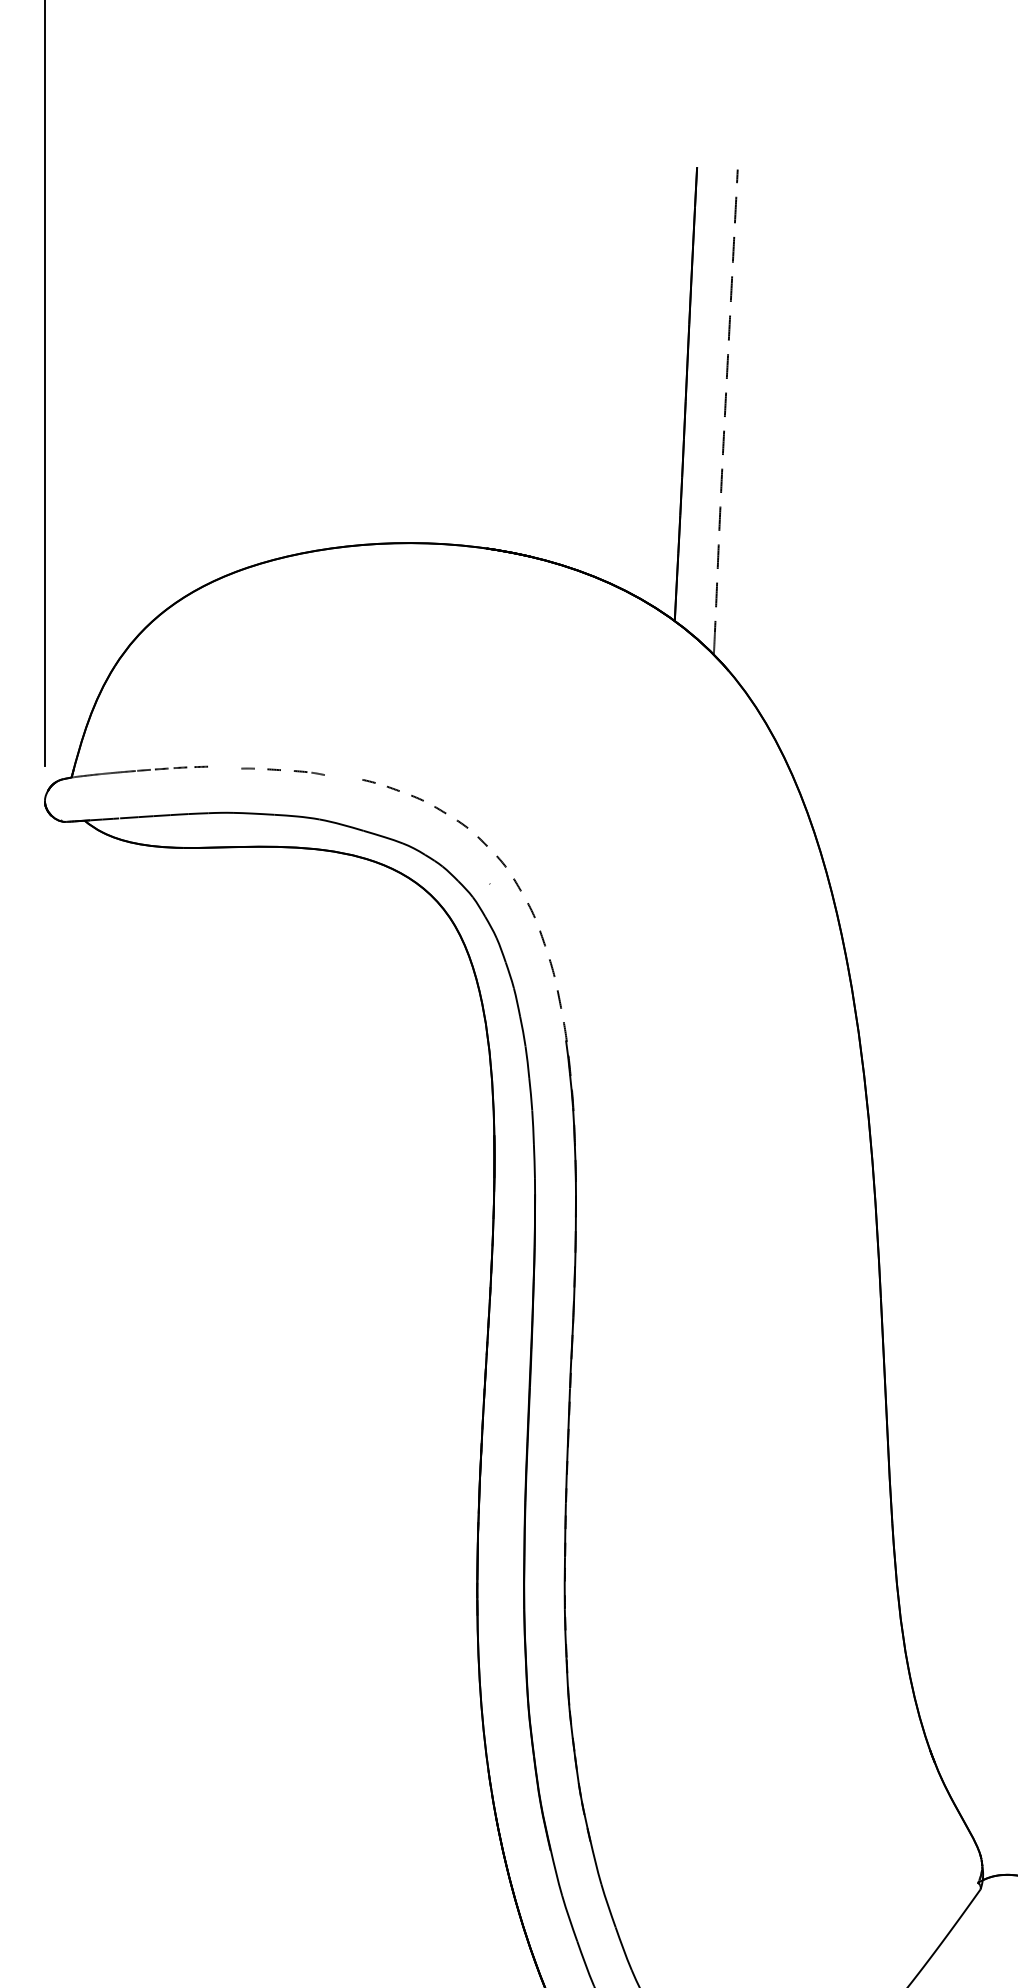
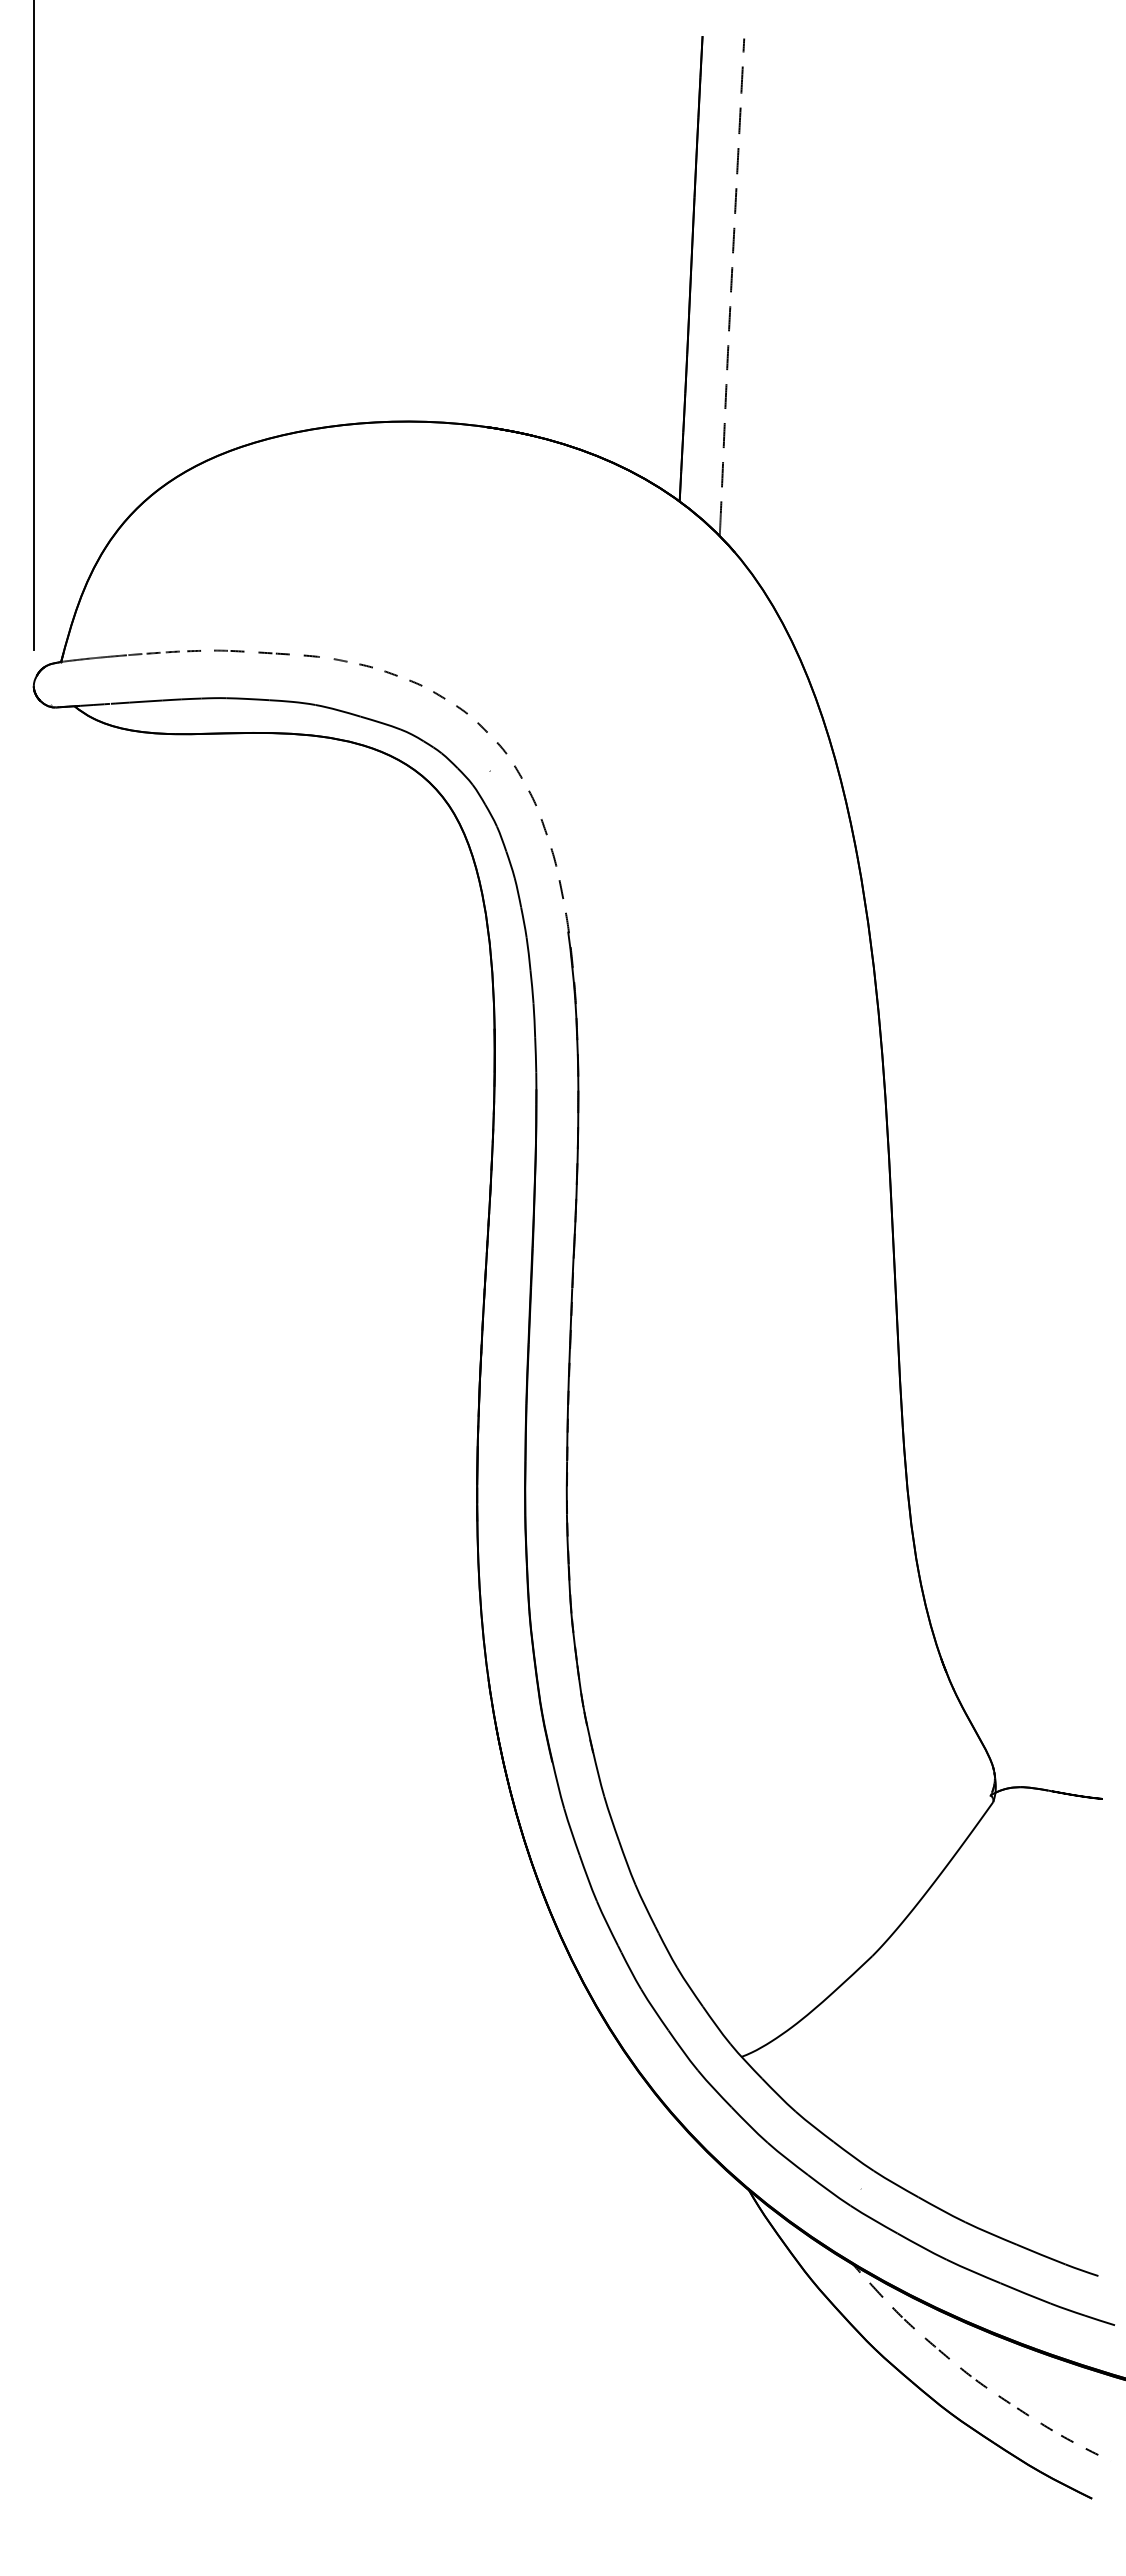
part: (285, 771) -> (280, 655), size x1.67

